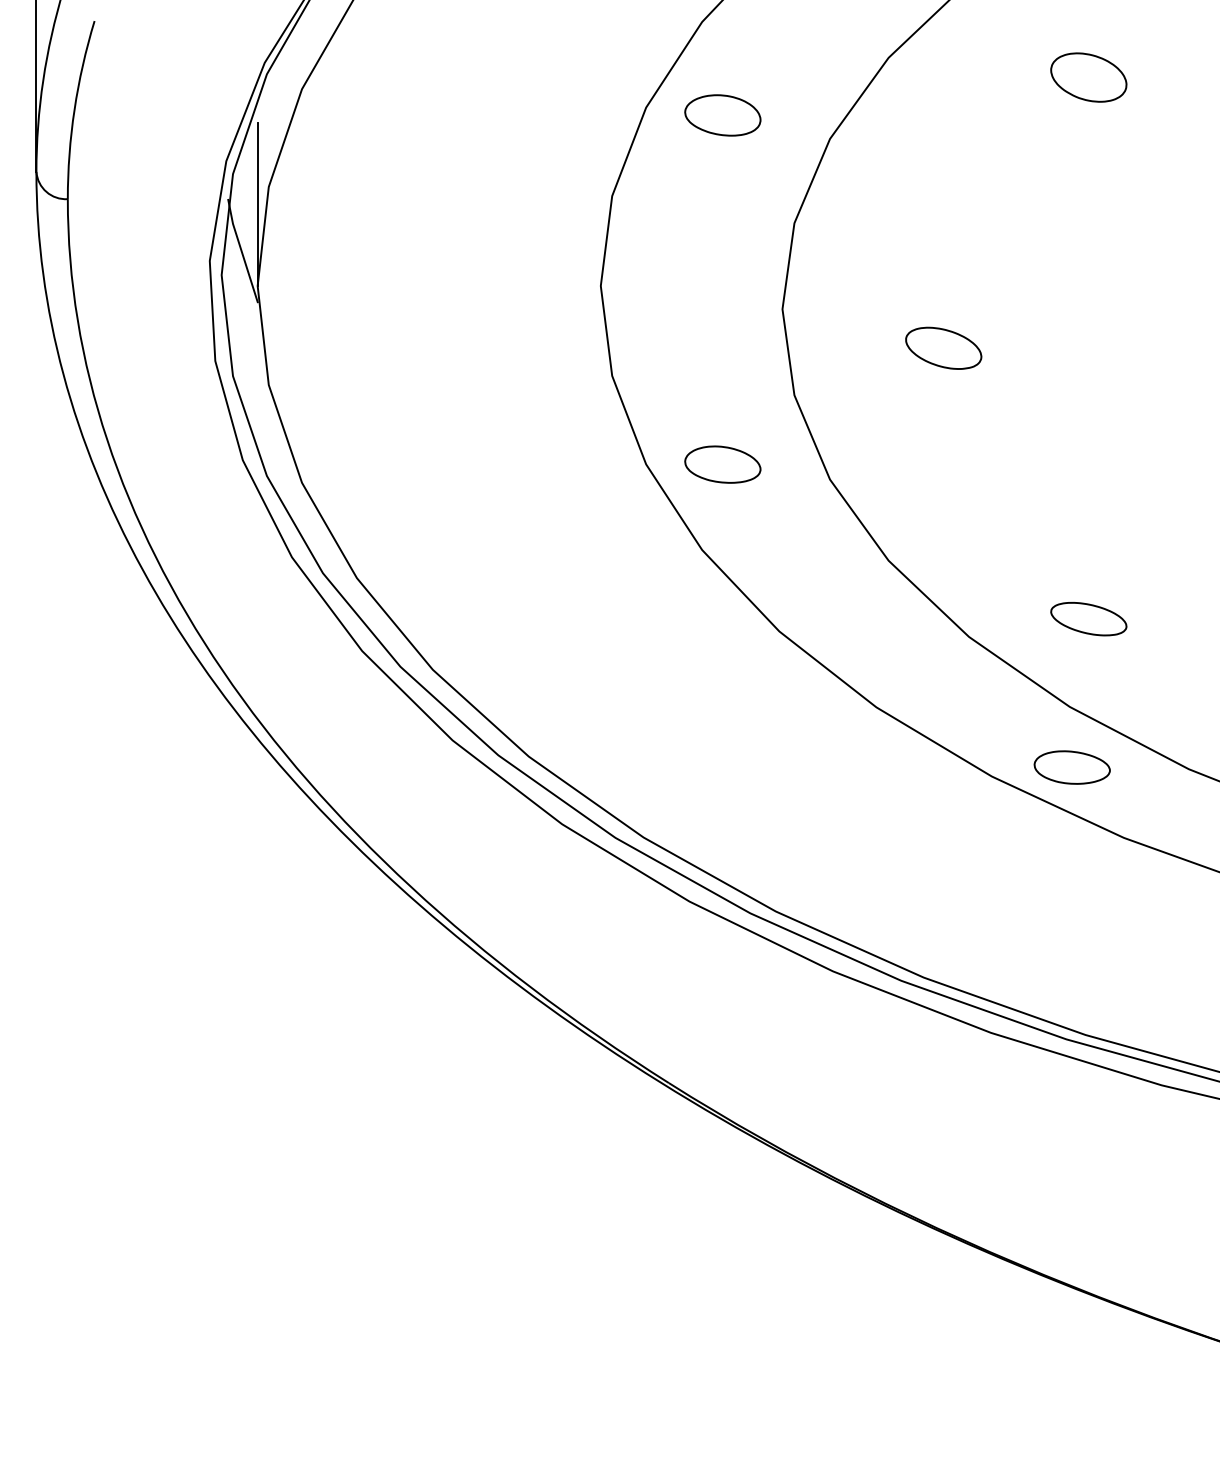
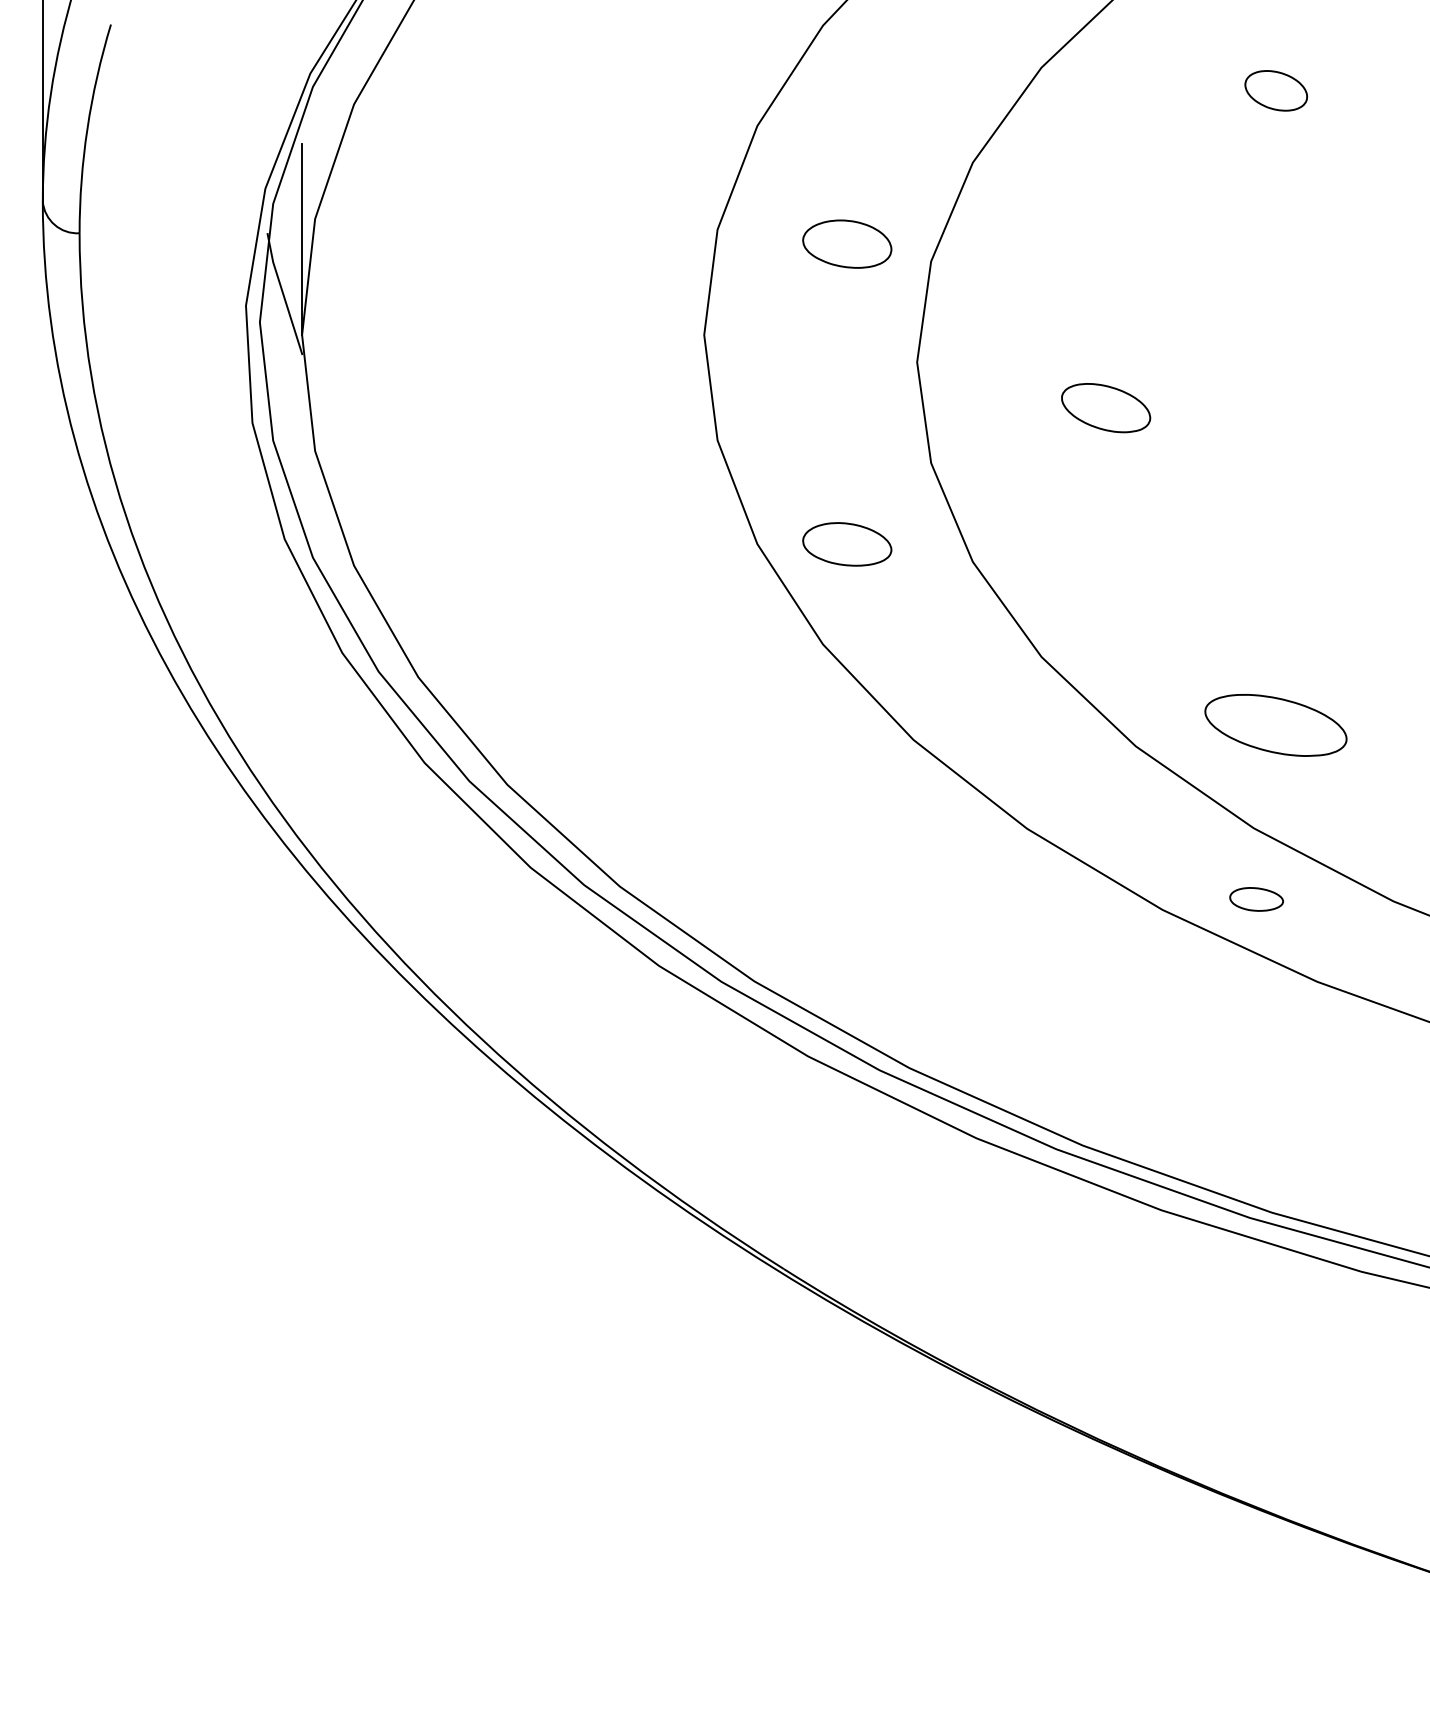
part: (1089, 77) -> (1276, 90), size x0.7
part: (723, 114) -> (847, 243), moved
part: (1089, 619) -> (1276, 725), size x1.6
part: (1072, 767) -> (1256, 899), size x0.6

